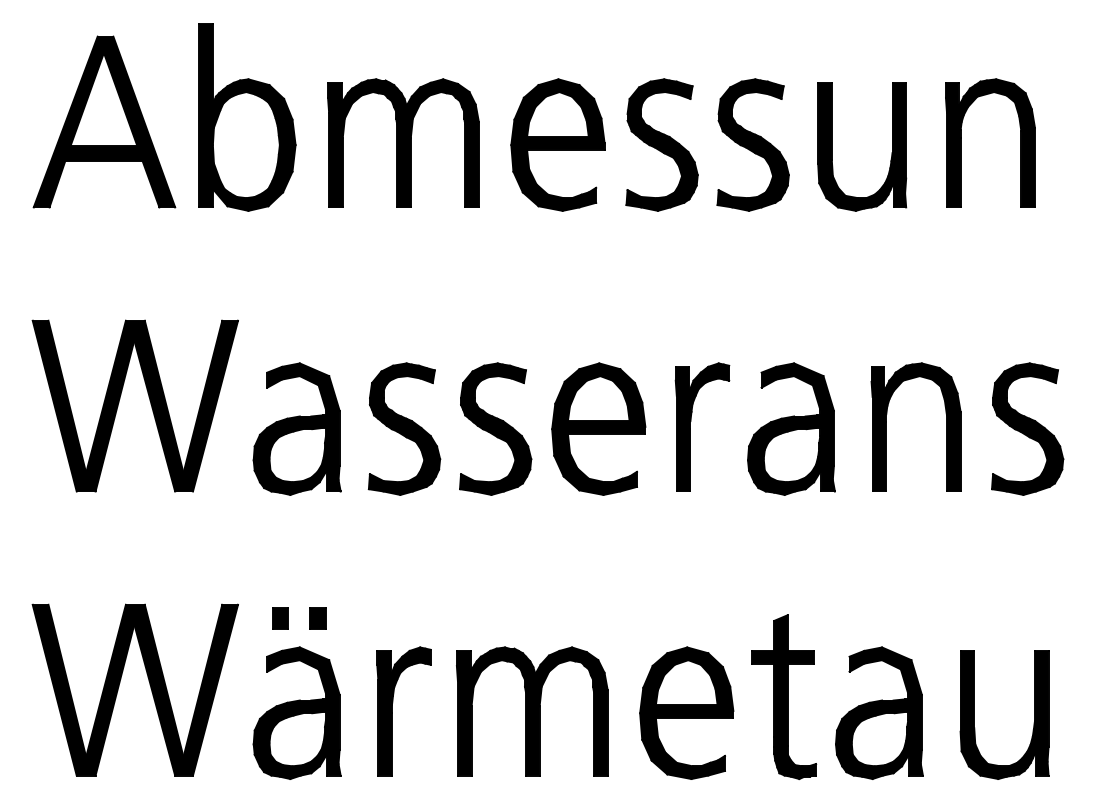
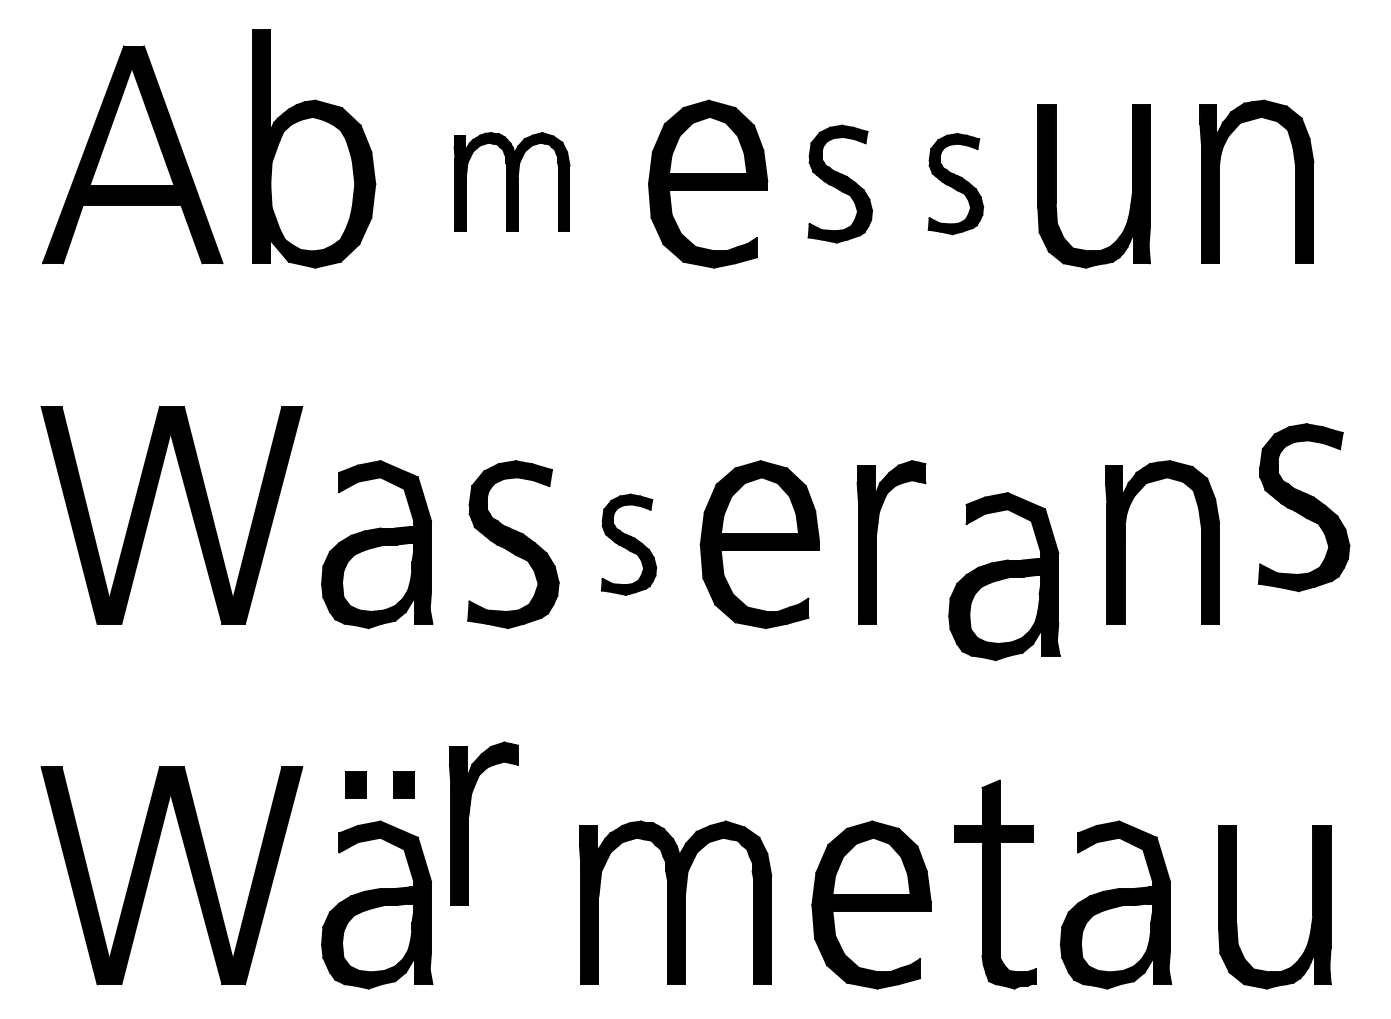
part: (402, 143) -> (511, 181), size x0.6
part: (662, 144) -> (840, 183), size x0.7
part: (752, 144) -> (955, 183), size x0.6
part: (495, 429) -> (628, 544), size x0.6
part: (791, 429) -> (1004, 576), moved
part: (1027, 429) -> (1304, 507), moved
part: (391, 711) -> (468, 823), moved

